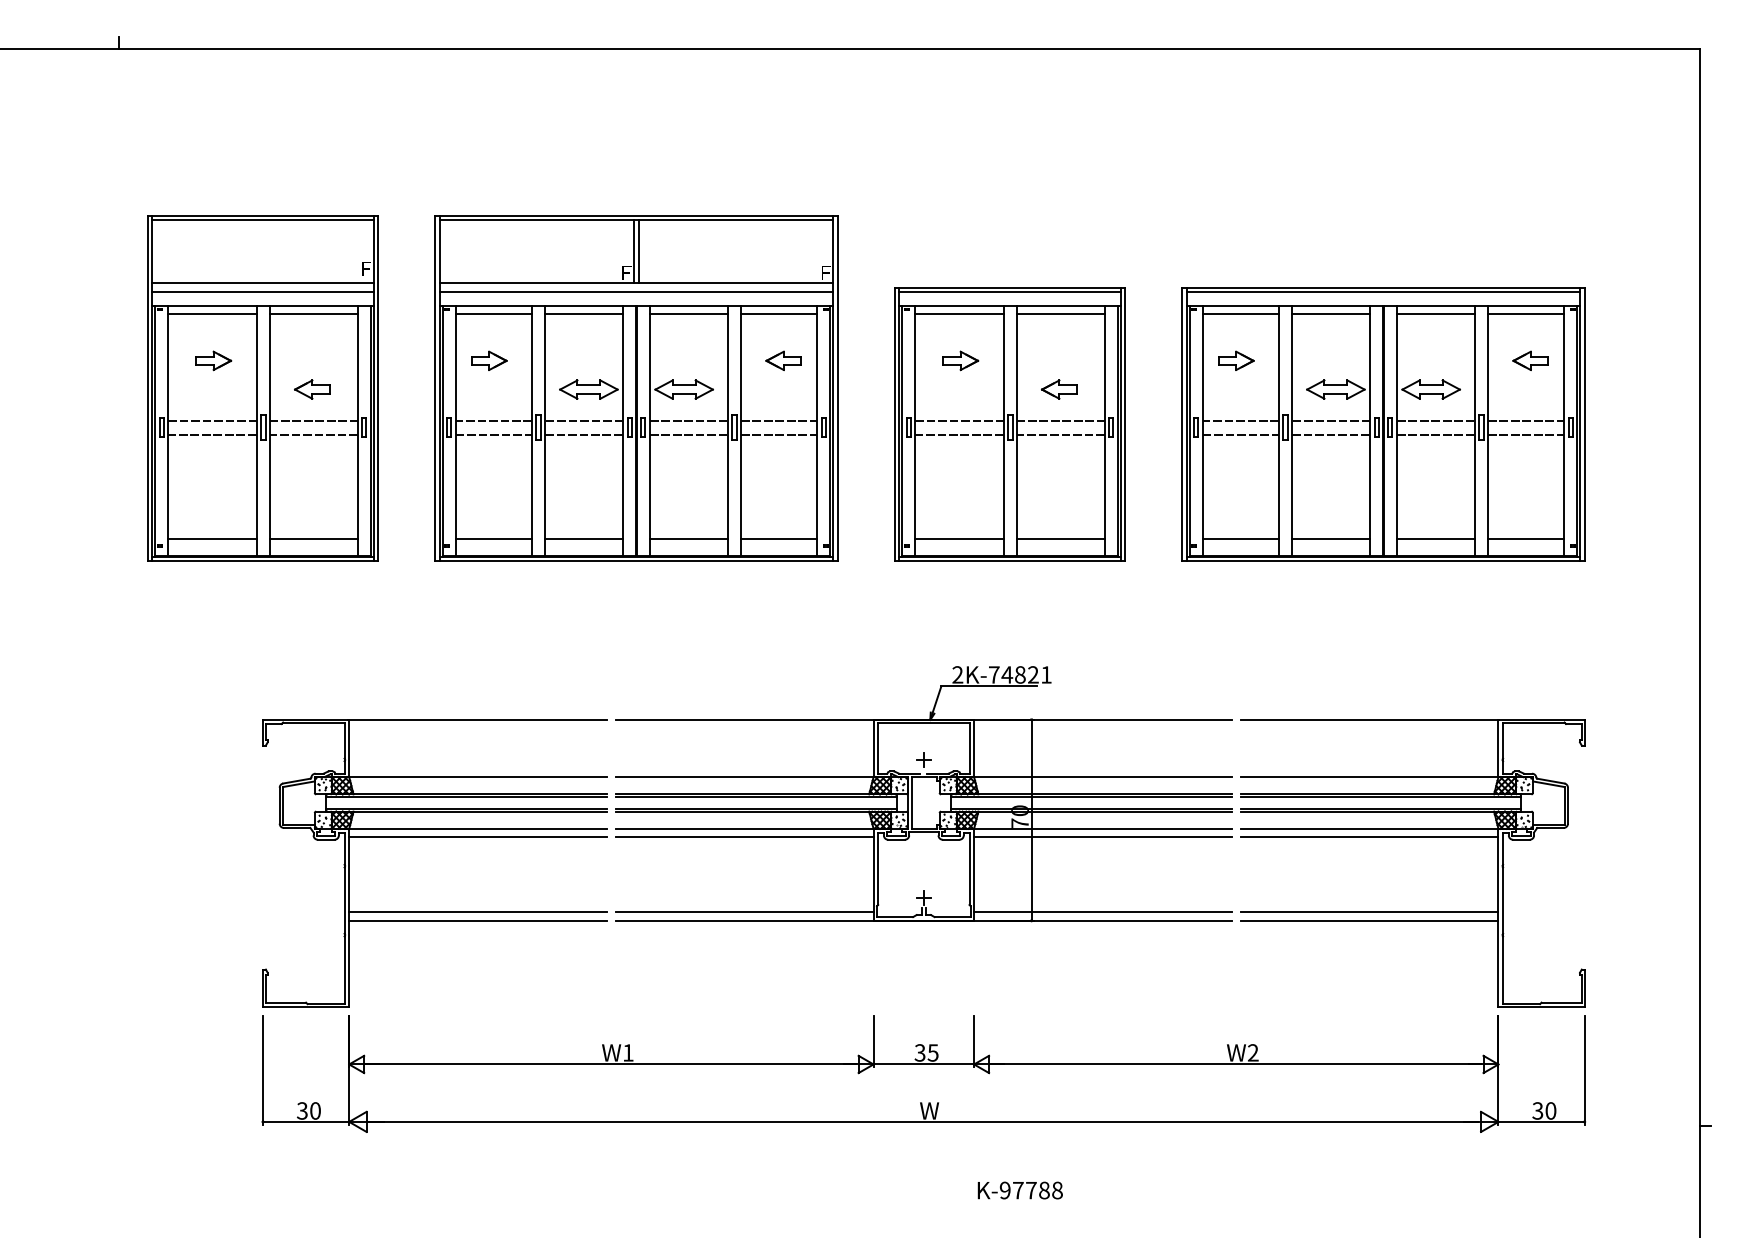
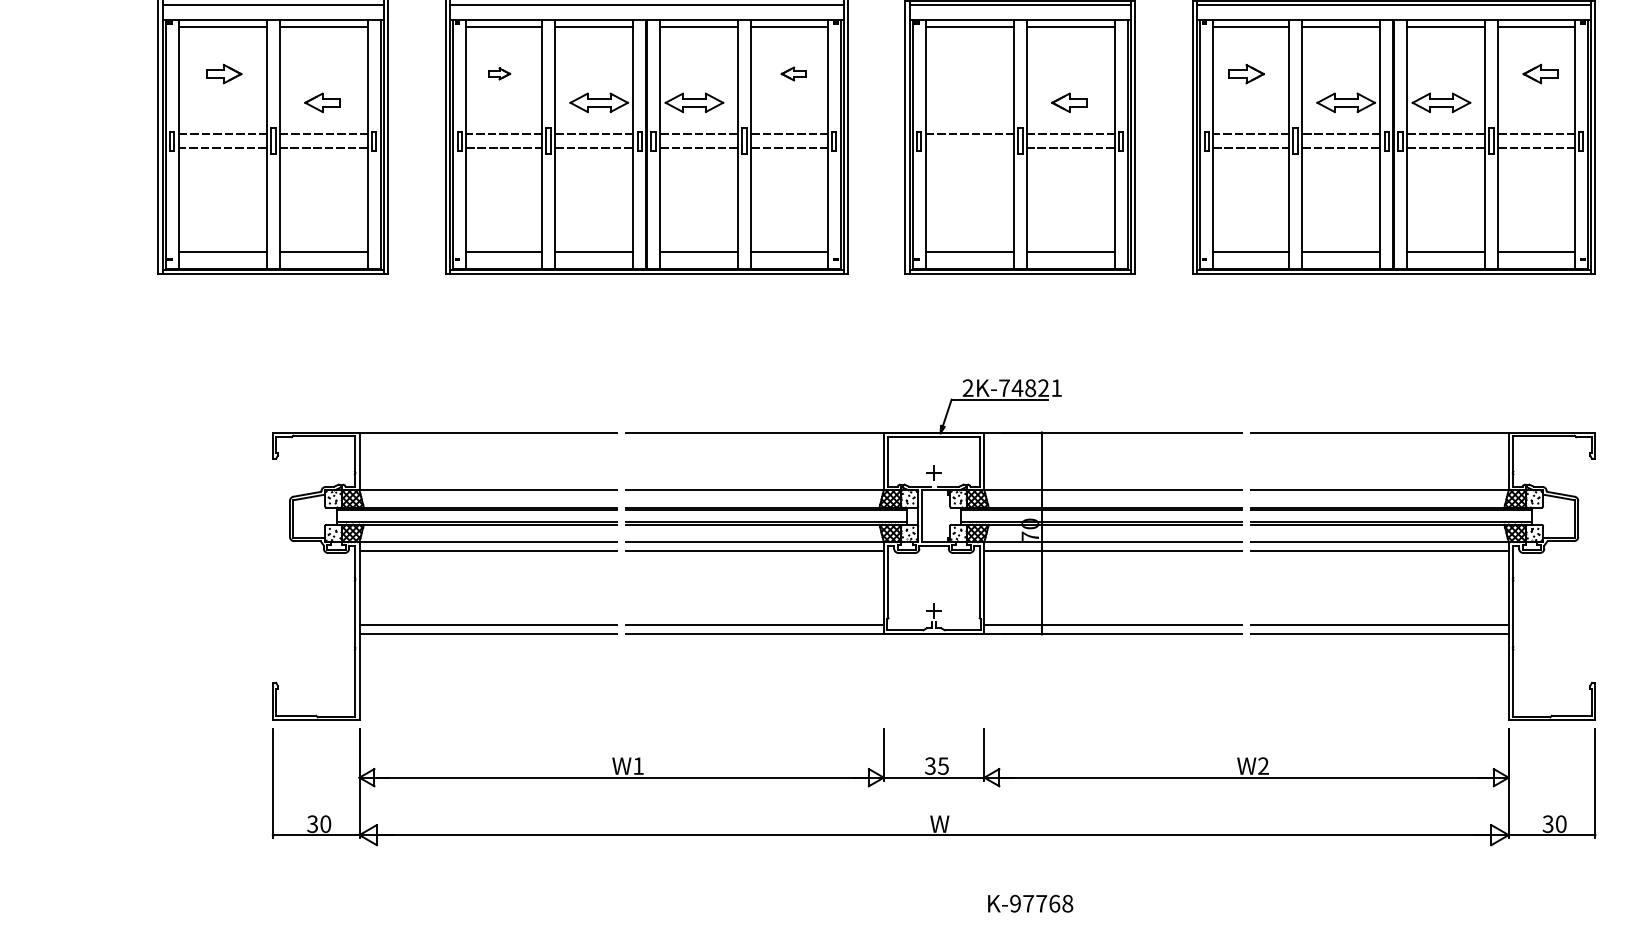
part: (489, 360) -> (499, 73), size x0.6
part: (783, 360) -> (793, 73), size x0.7
part: (960, 360) -> (970, 73), removed
line: (959, 435) -> (969, 148), removed
text: (1044, 1190) -> (1054, 903), K-97788 -> K-97768

